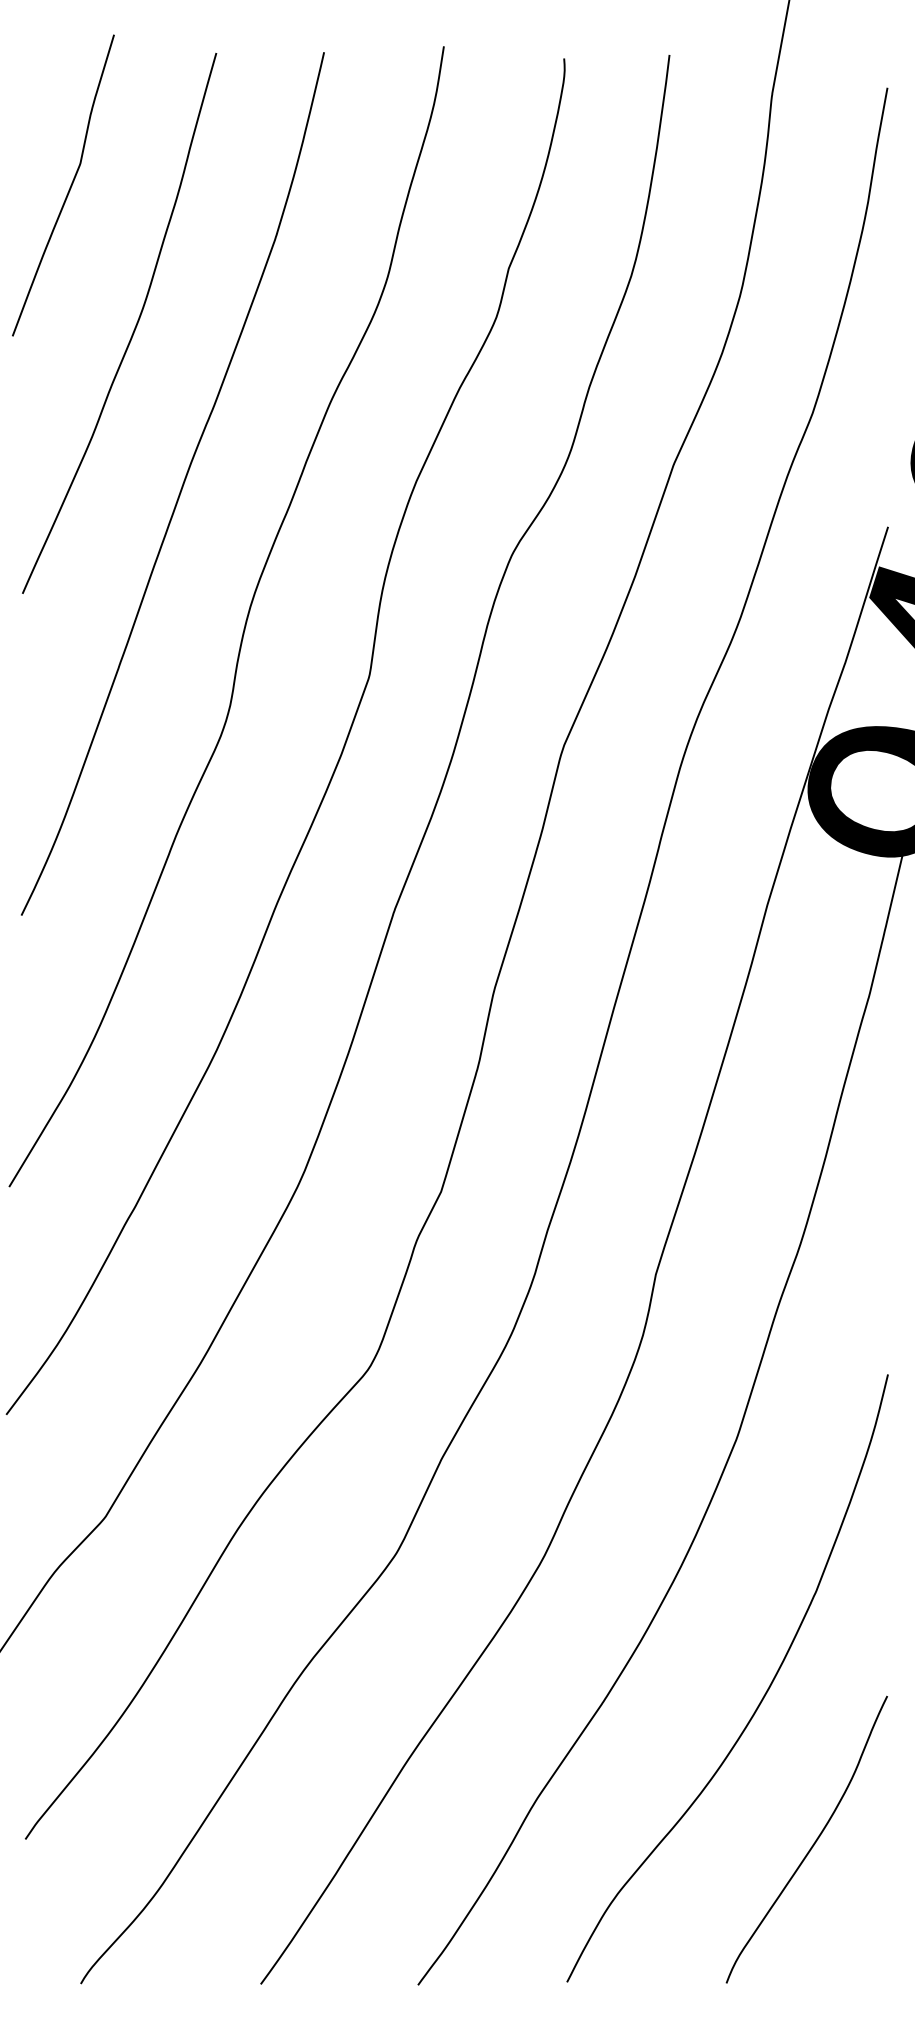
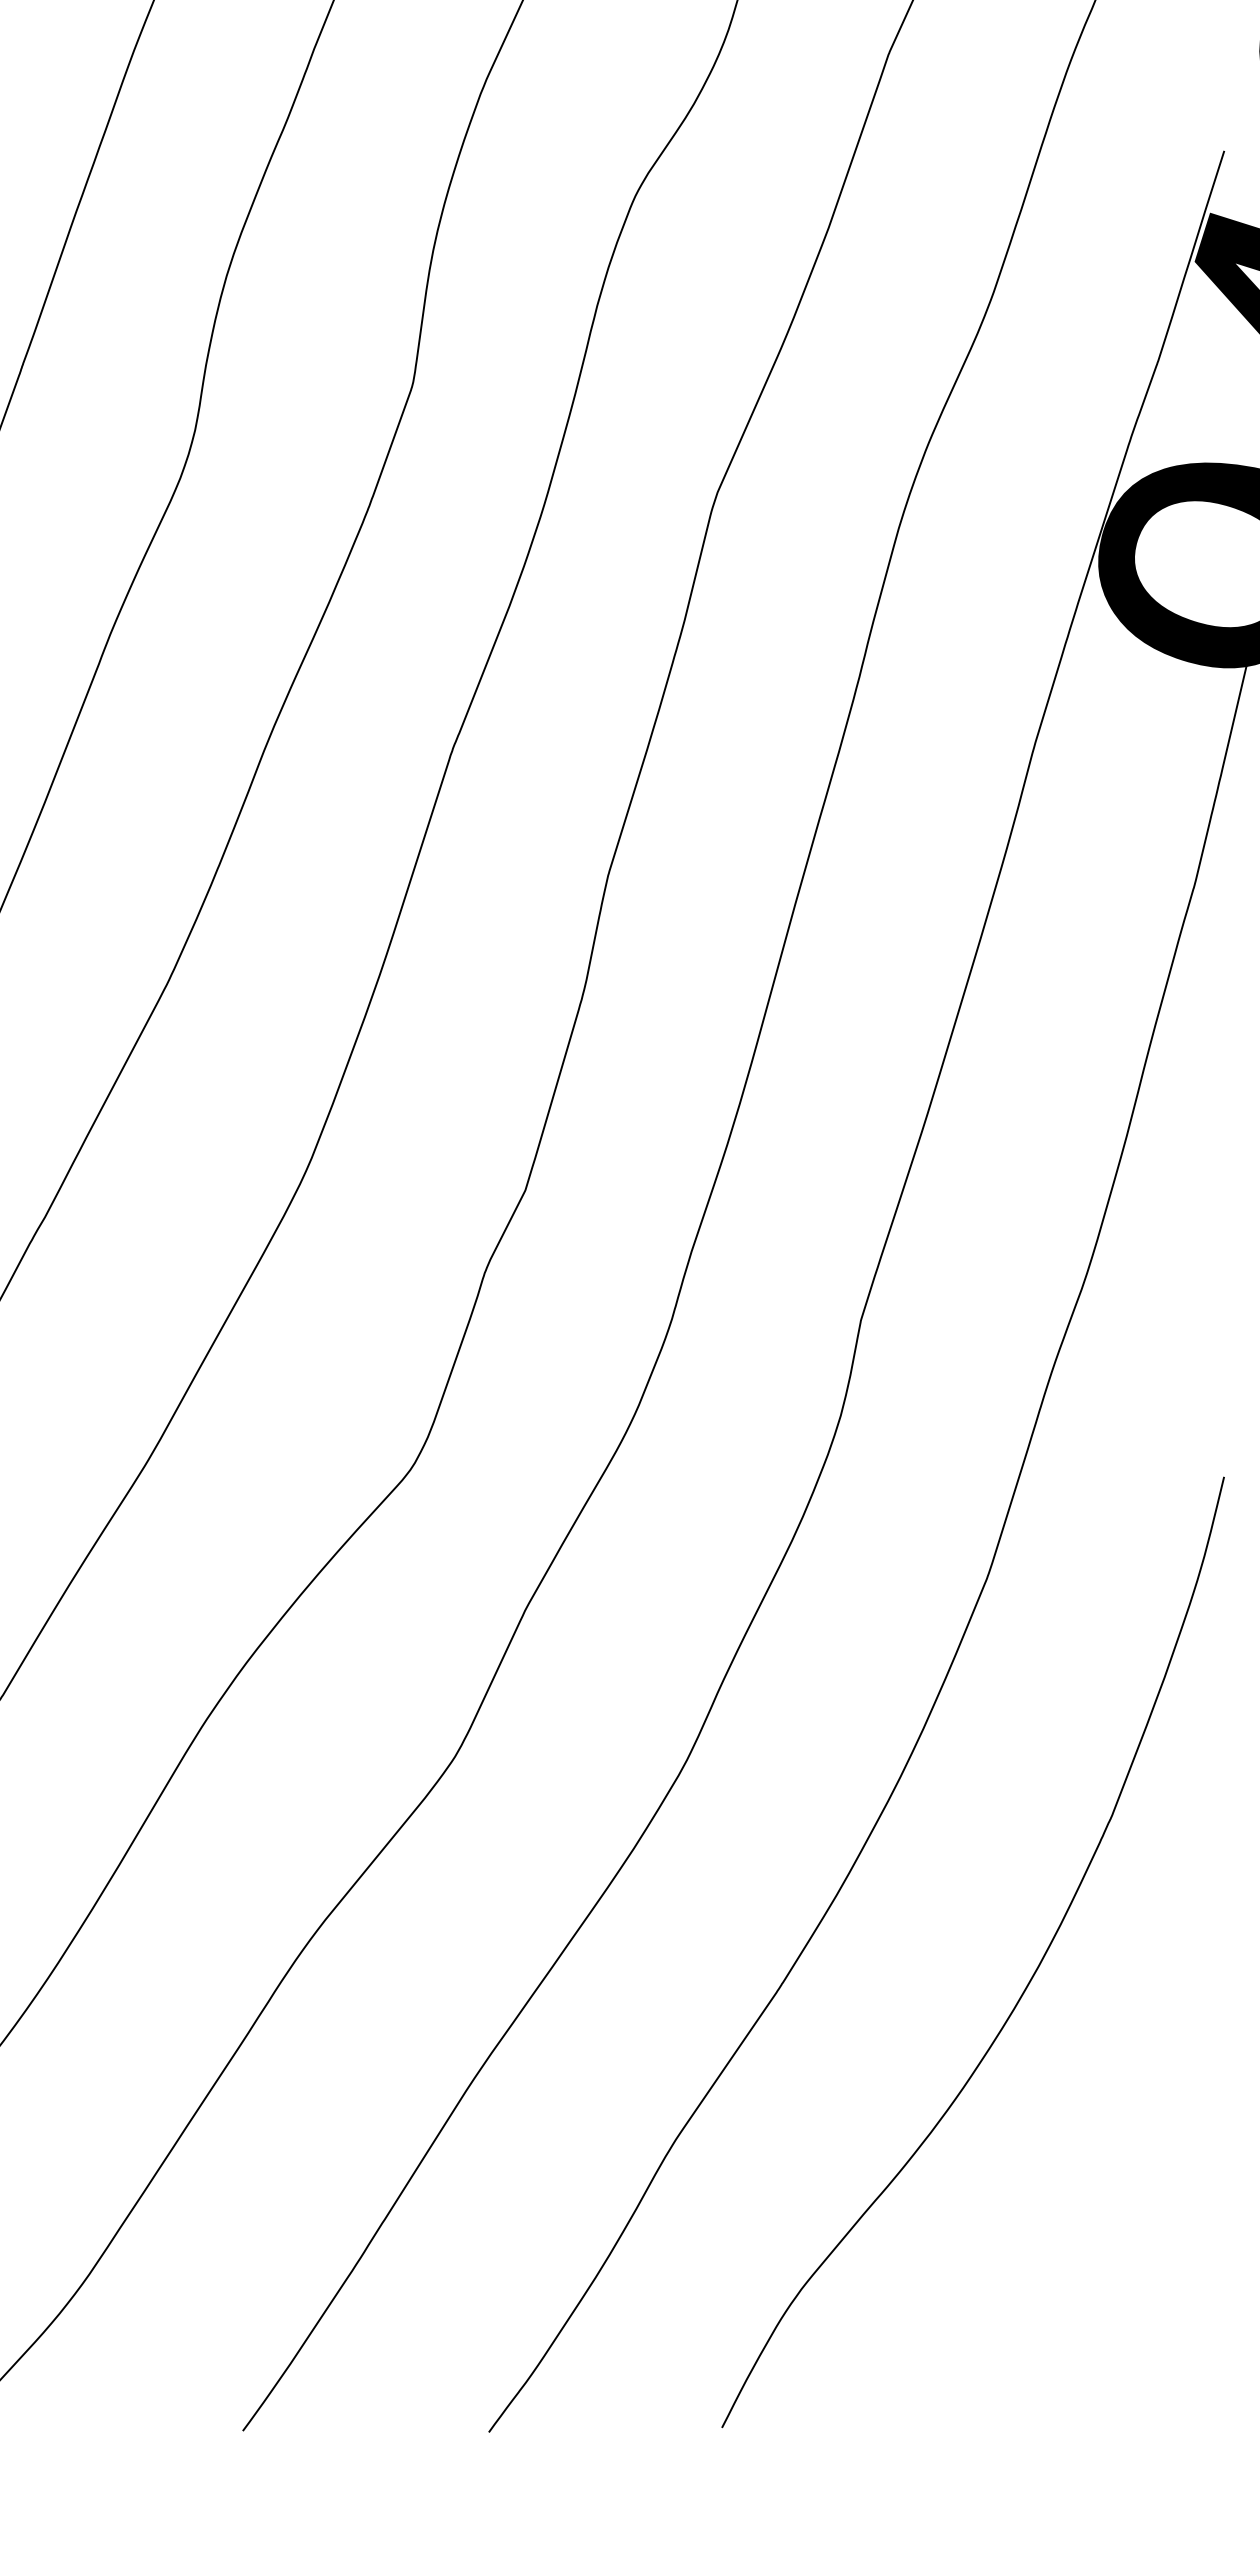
curve: (812, 1844) -> (1105, 2212), removed

